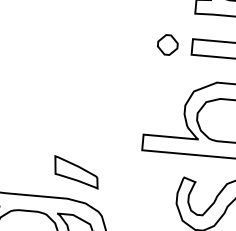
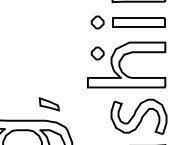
part: (162, 95) -> (97, 53), added
part: (74, 172) -> (48, 104), size x0.7

